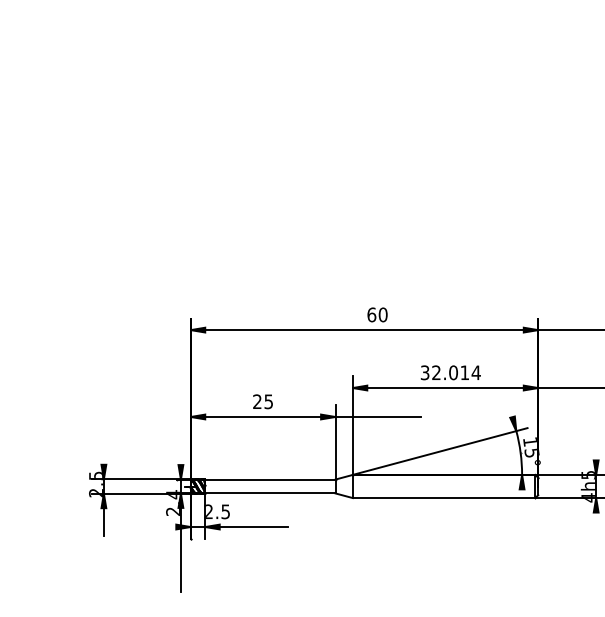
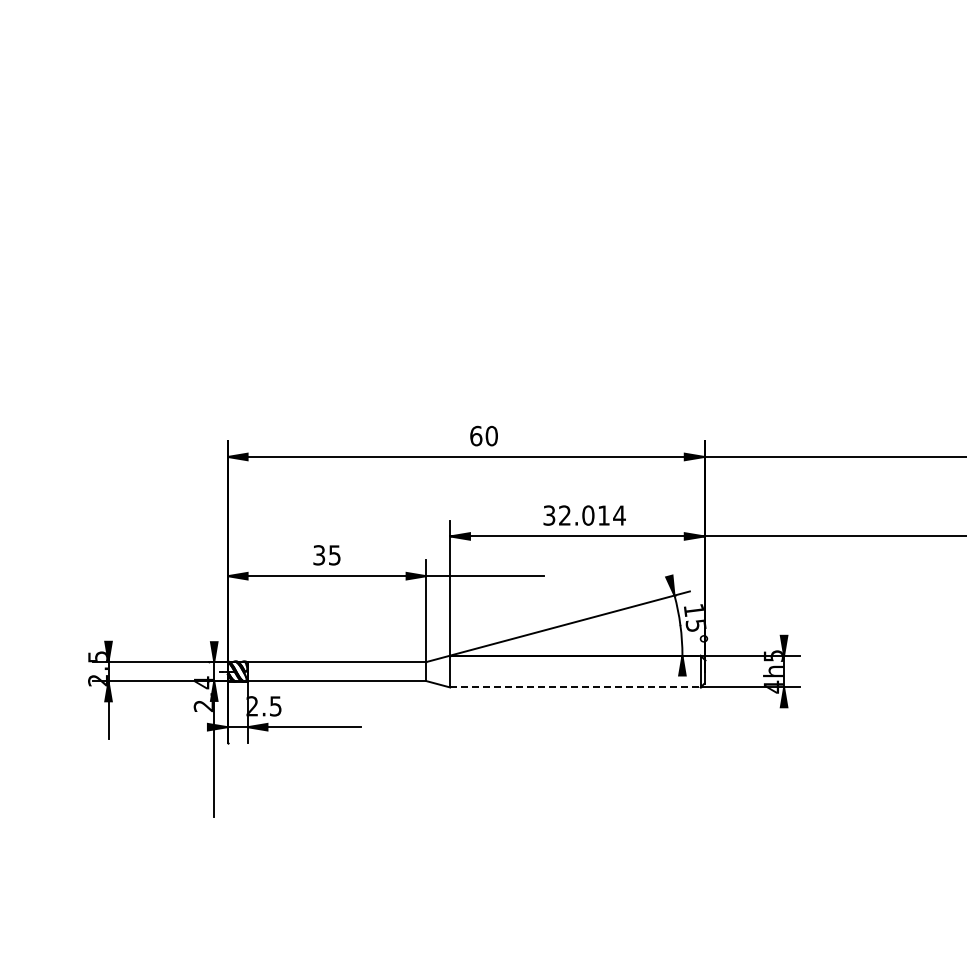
text: (257, 401) -> (319, 555), 25 -> 35
line: (444, 498) -> (575, 687), solid -> dashed

